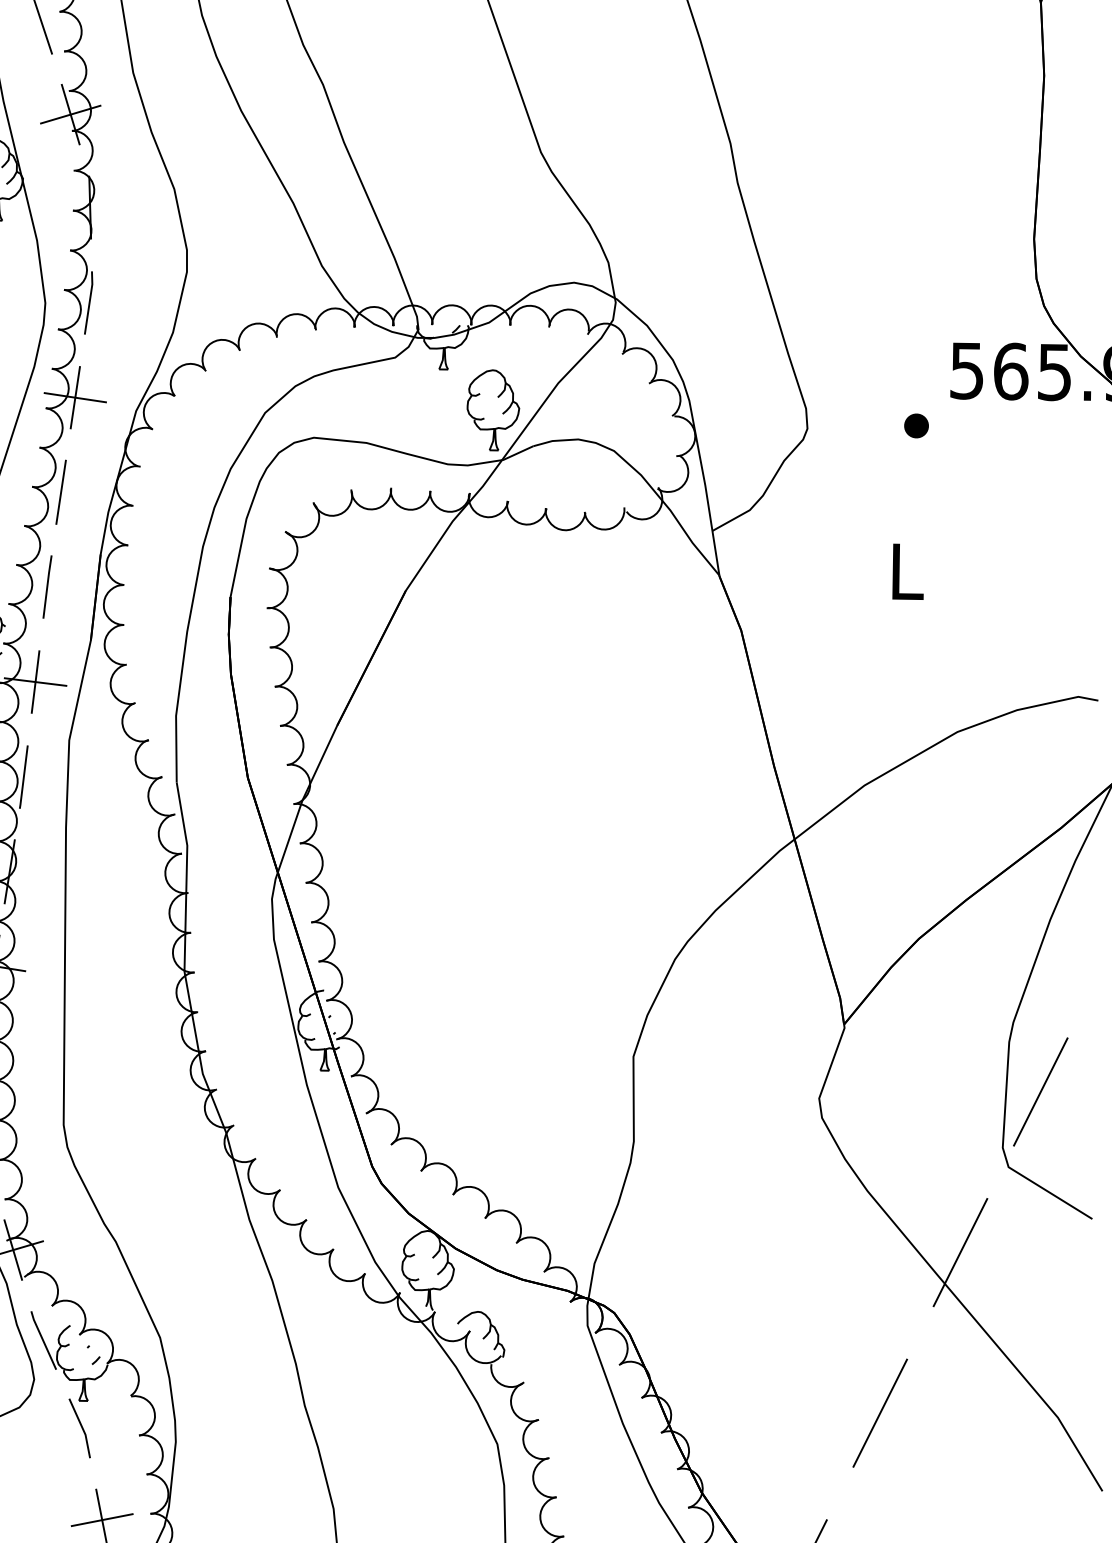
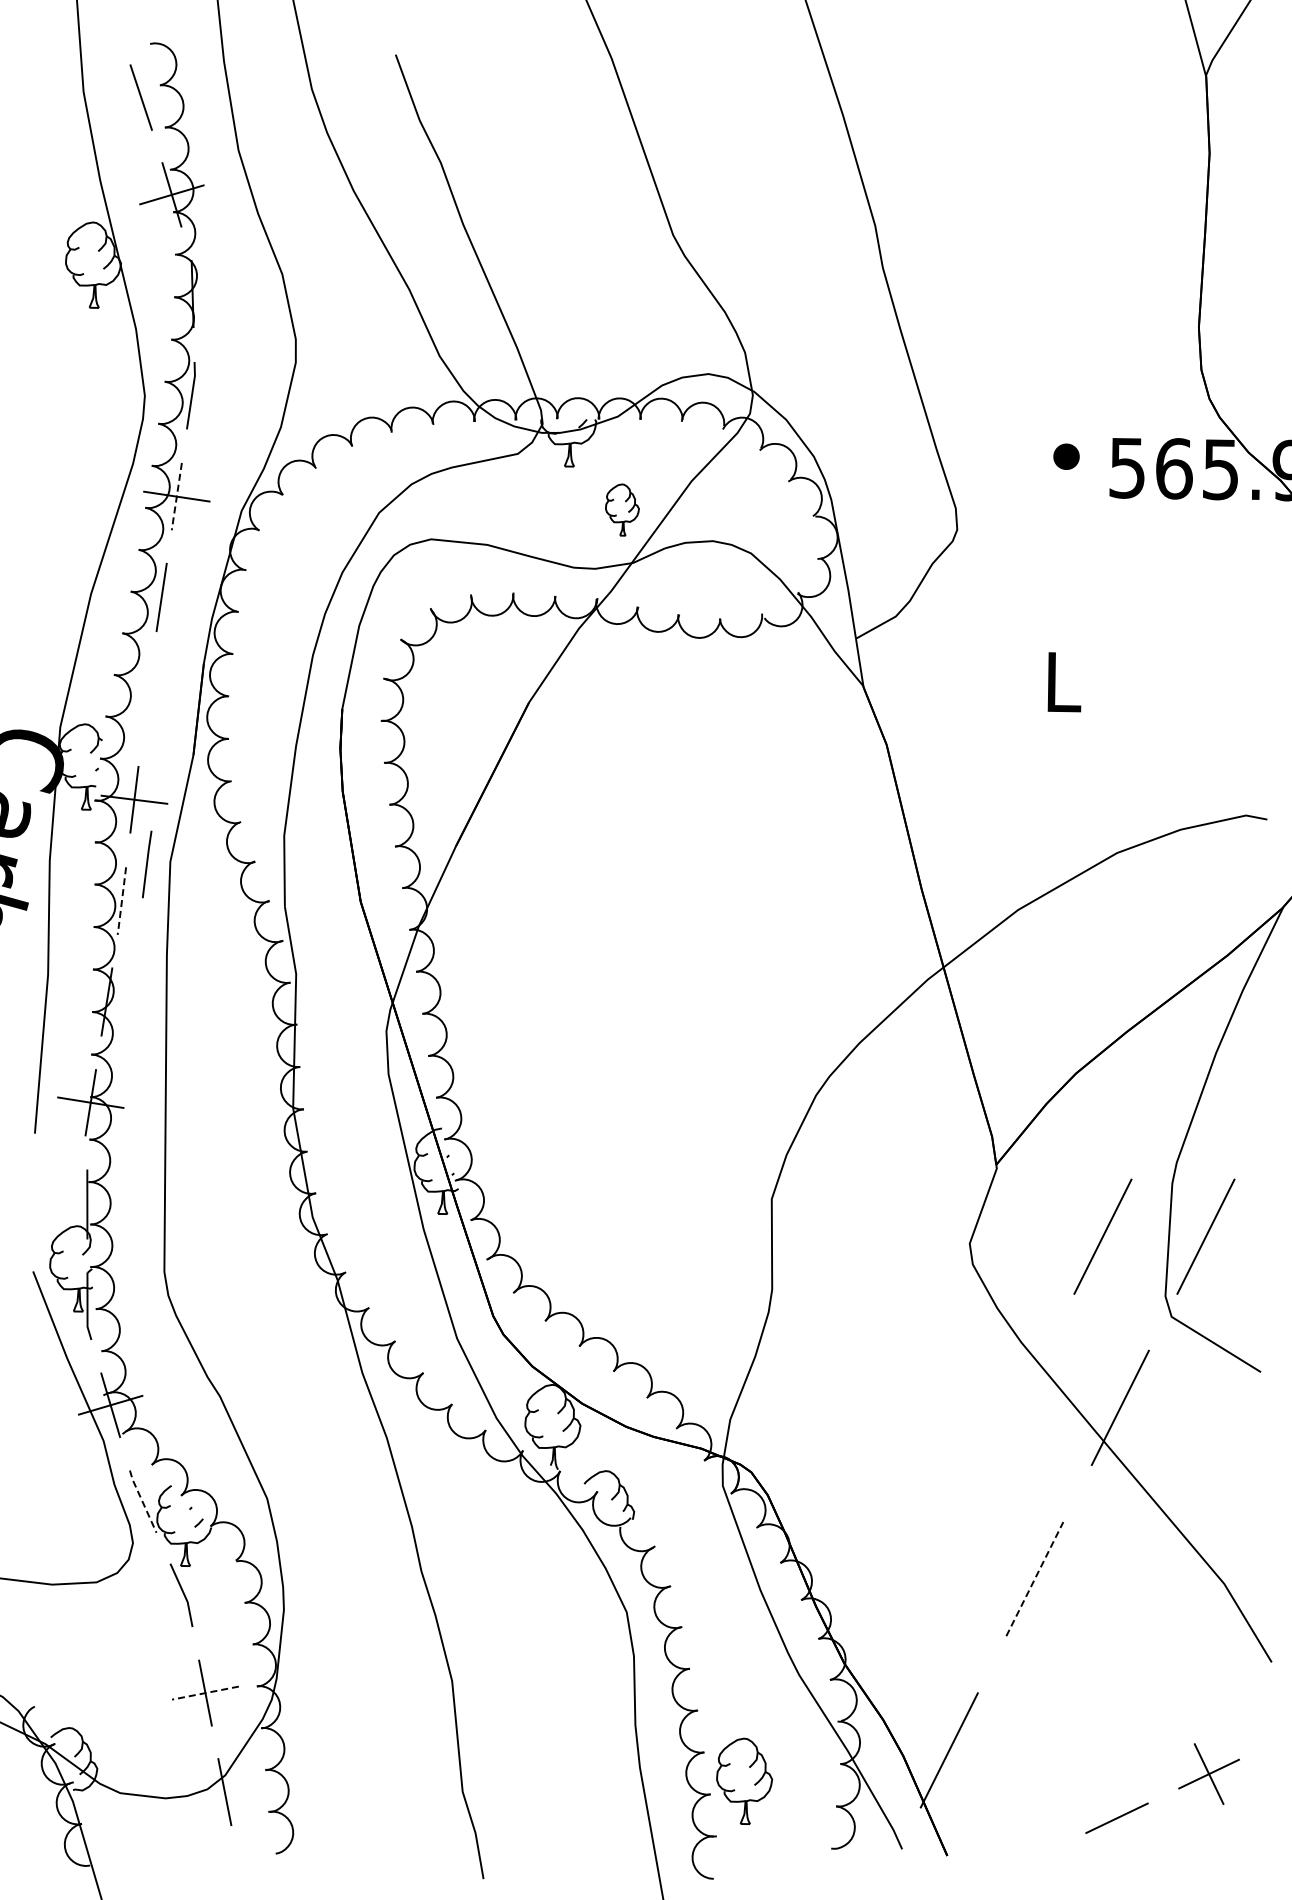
line: (75, 397) -> (176, 496), solid -> dashed
part: (493, 409) -> (622, 509), size x0.6
part: (916, 425) -> (1066, 456), moved
line: (47, 587) -> (147, 864), moved
line: (23, 777) -> (121, 901), solid -> dashed
line: (943, 1091) -> (1102, 1236), added
line: (43, 1340) -> (142, 1501), solid -> dashed
line: (879, 1413) -> (1034, 1579), solid -> dashed
line: (102, 1520) -> (205, 1693), solid -> dashed

